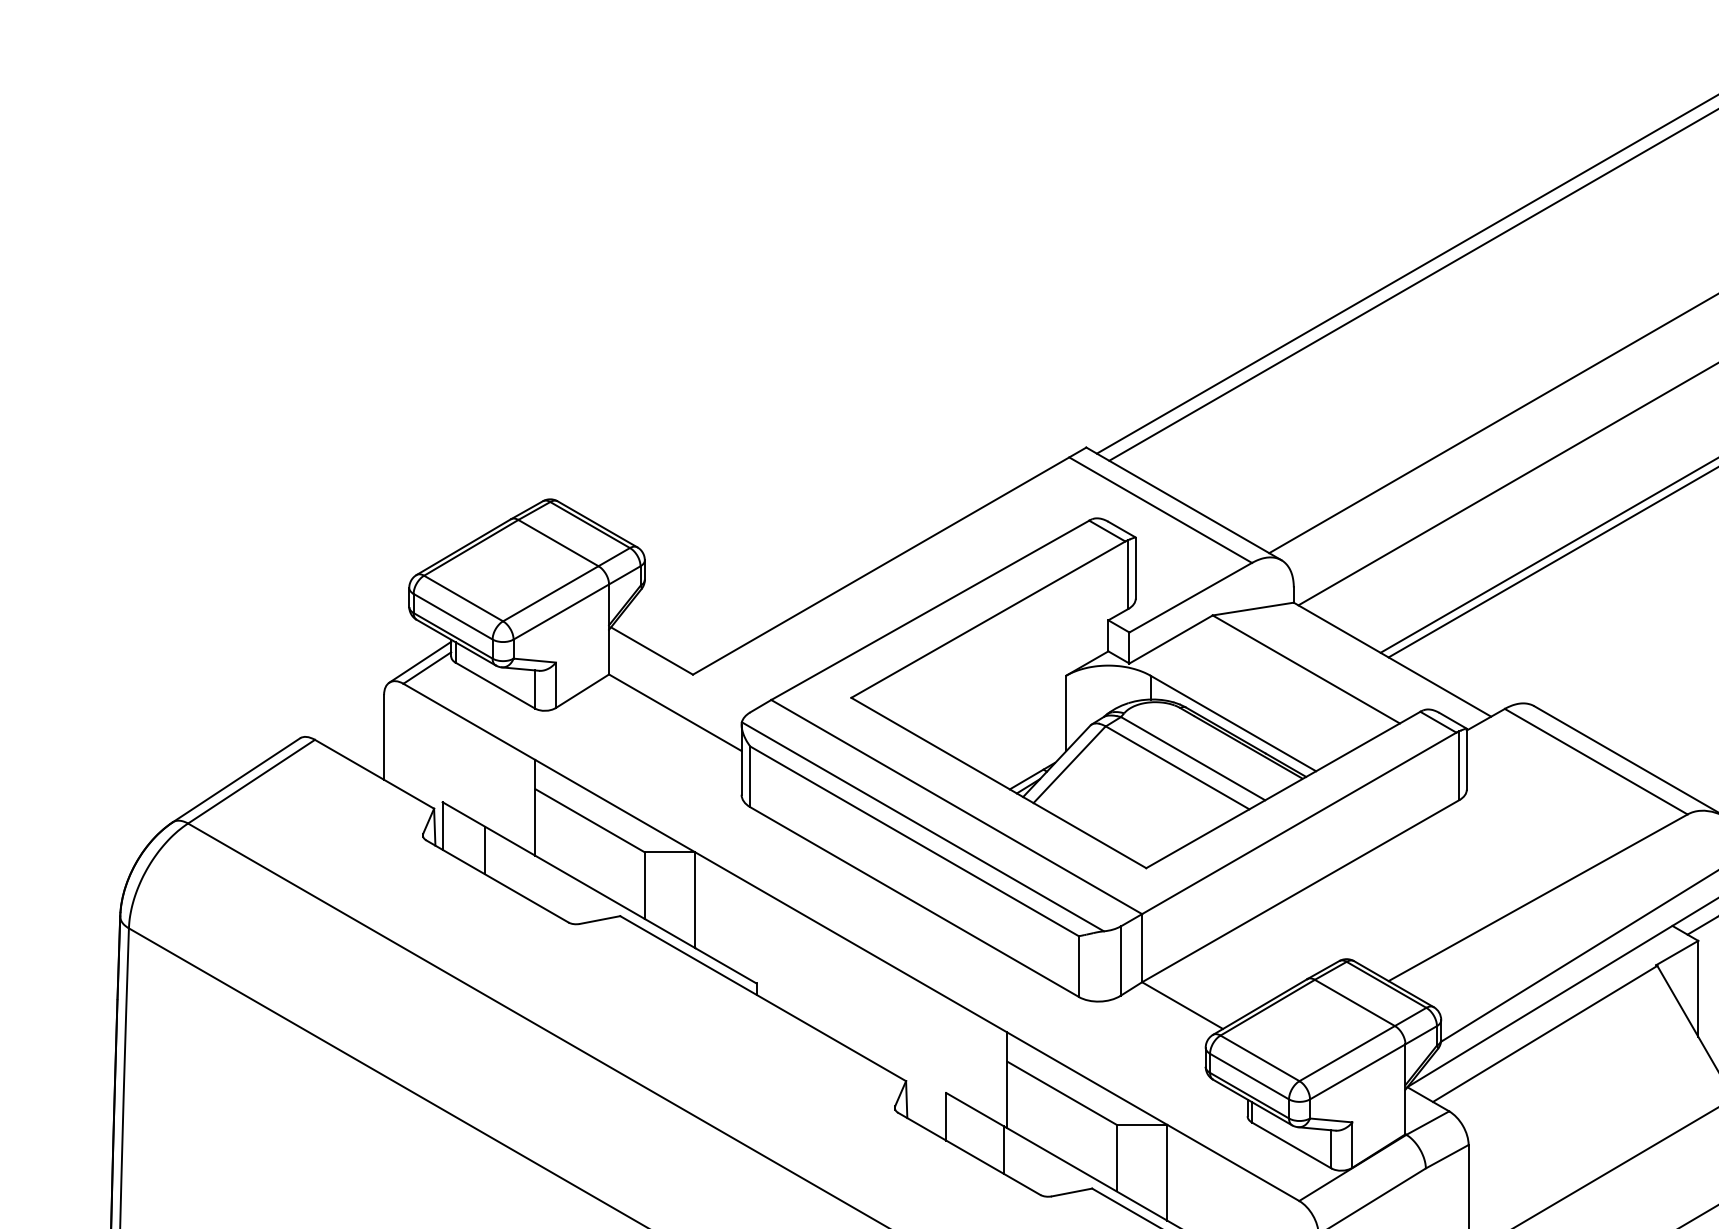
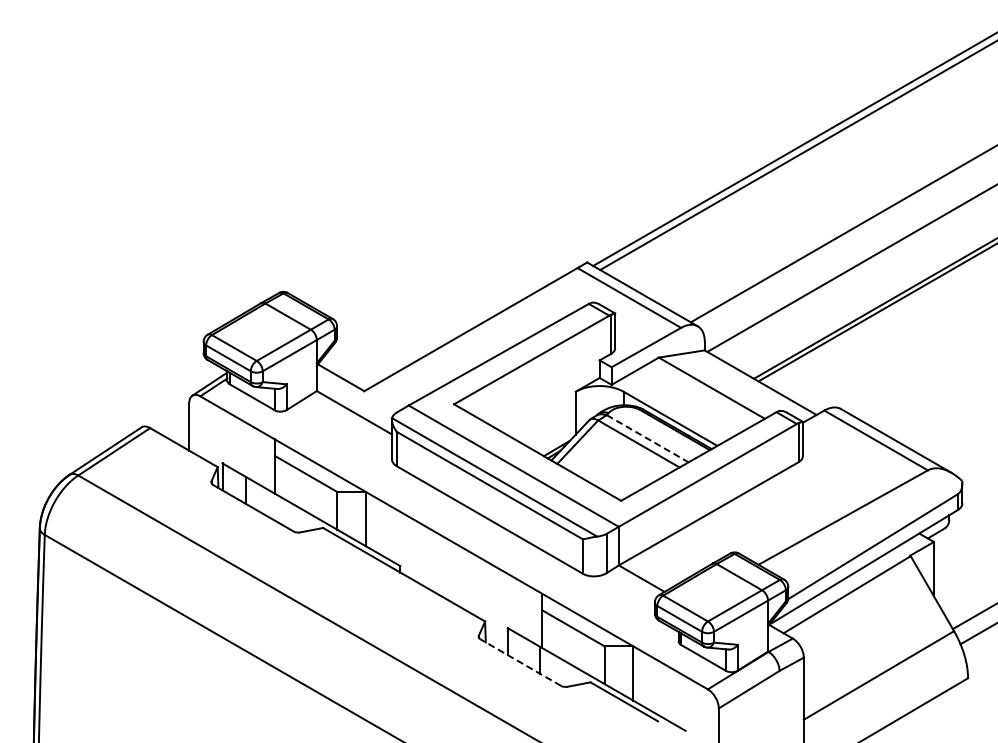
line: (1194, 759) -> (648, 439), solid -> dashed
line: (968, 1153) -> (520, 662), solid -> dashed

